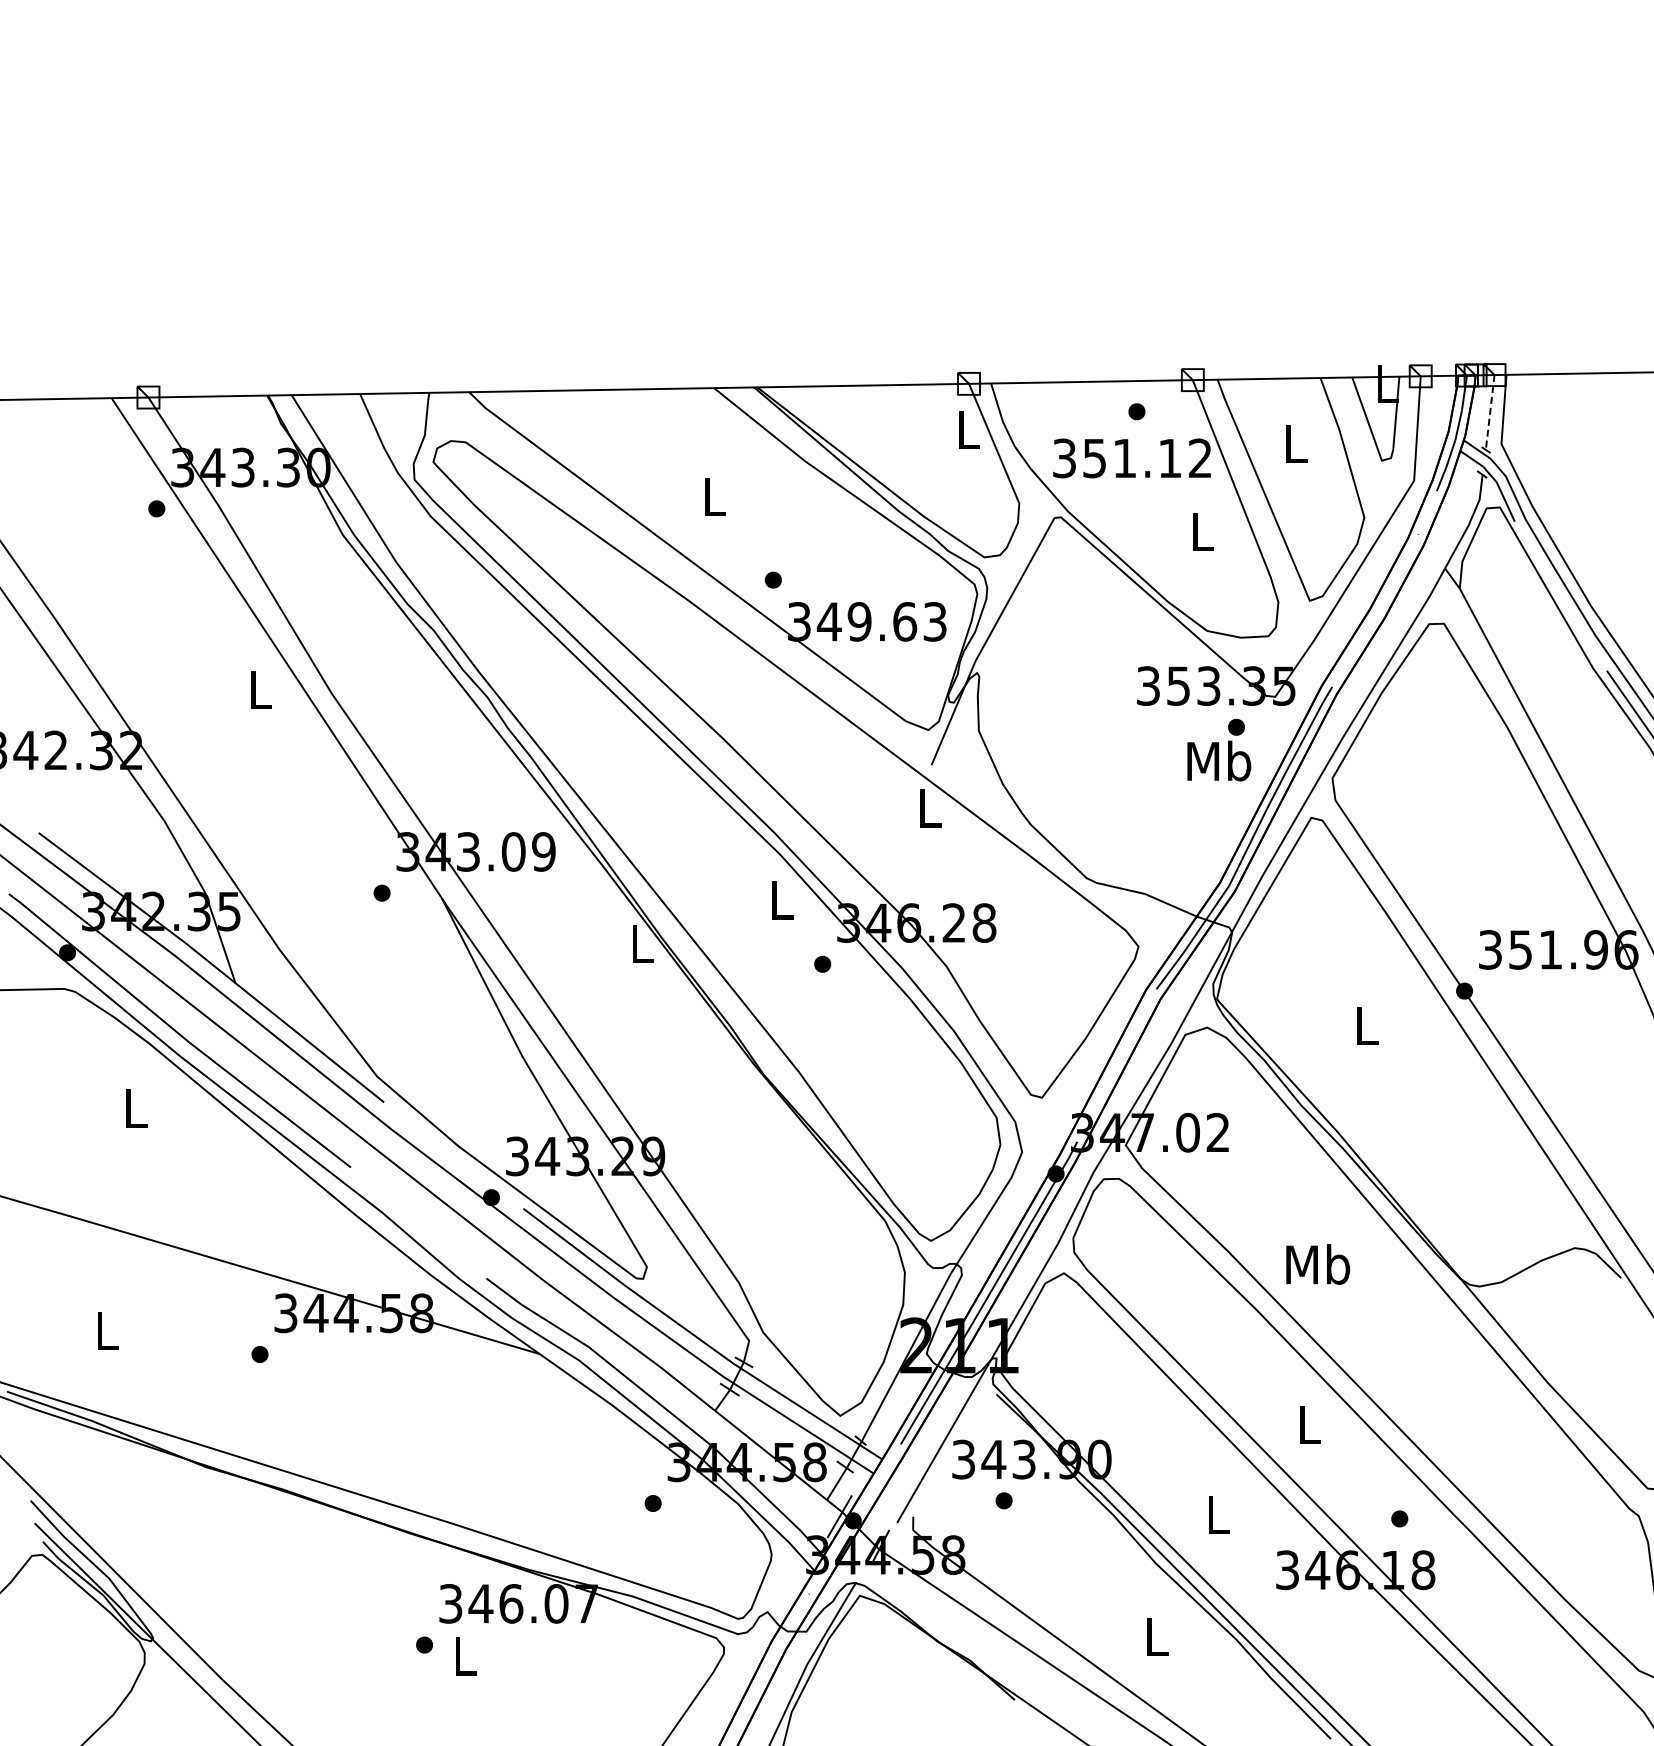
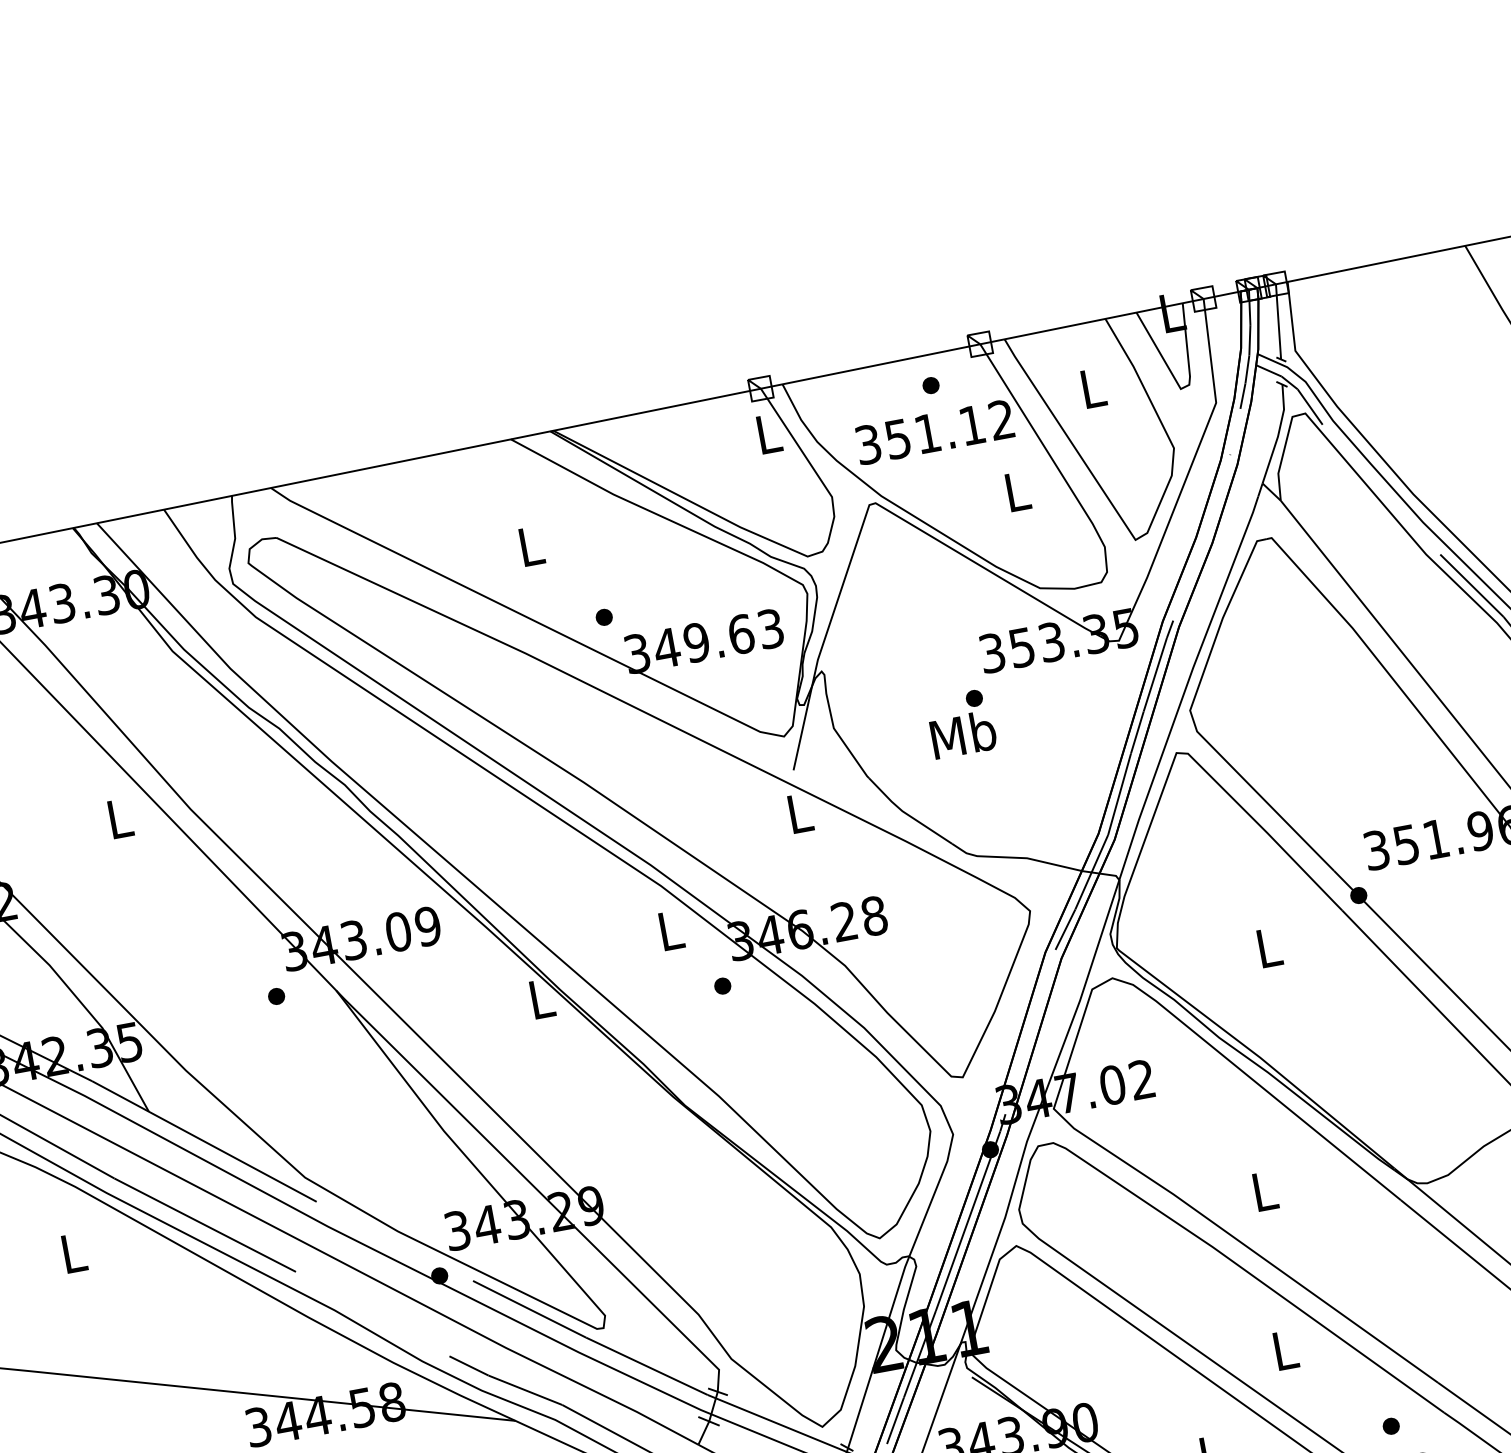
line: (1490, 412) -> (1278, 321), dashed -> solid
text: (1219, 749) -> (961, 723), moved
text: (1318, 1264) -> (1264, 1190), Mb -> L

